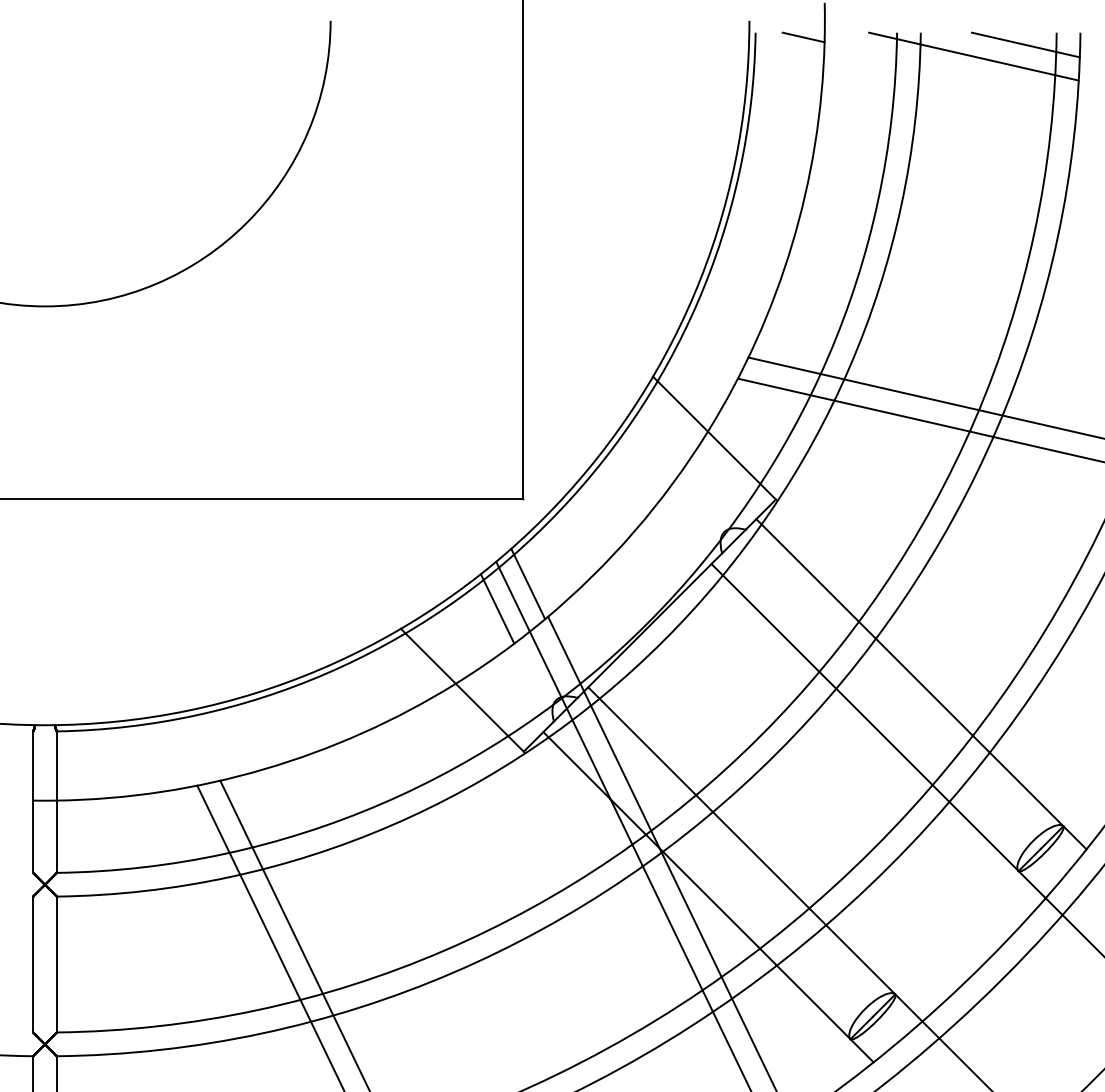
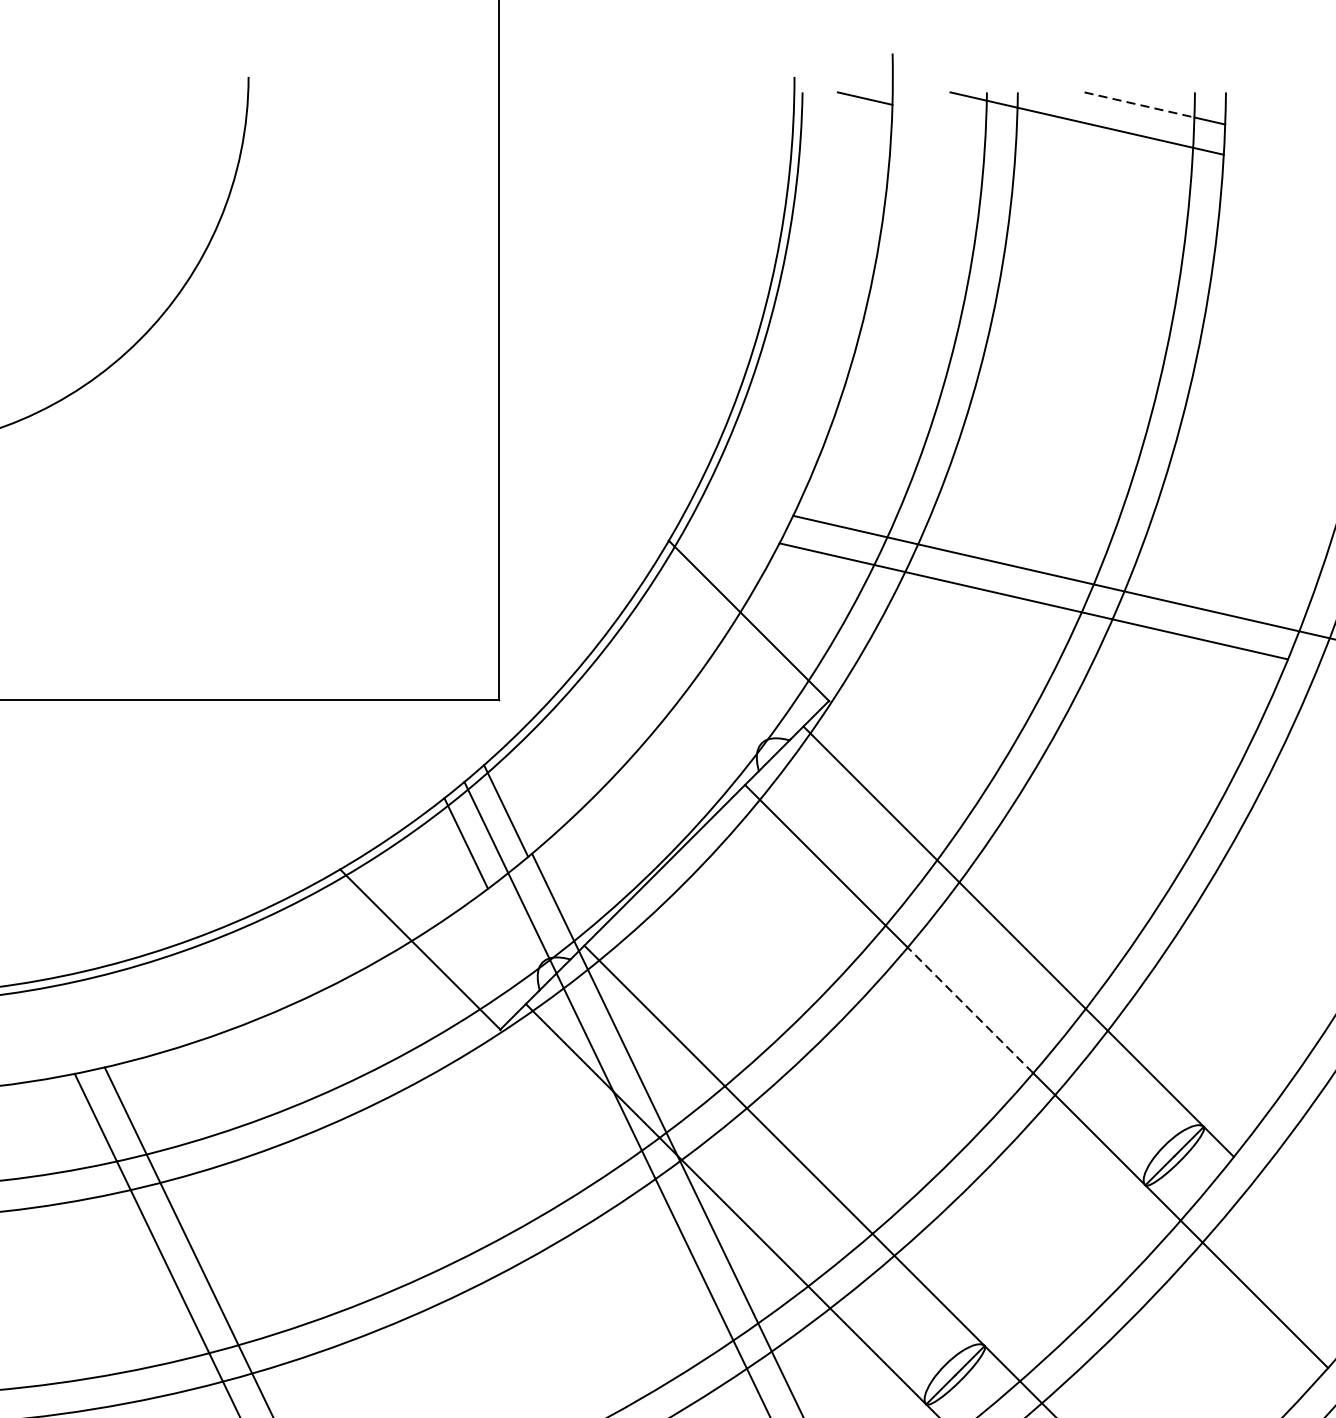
line: (1014, 42) -> (1140, 105), solid -> dashed
line: (884, 736) -> (970, 1009), solid -> dashed

